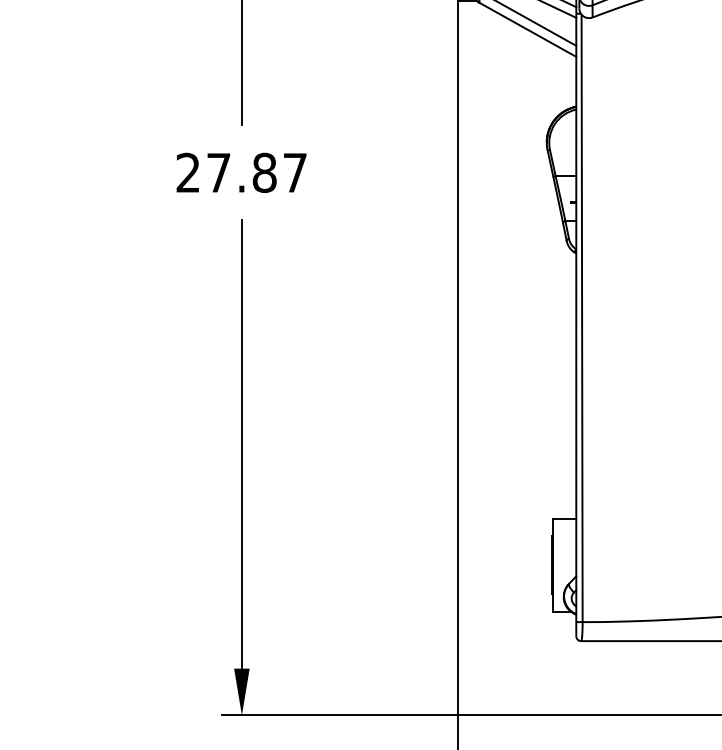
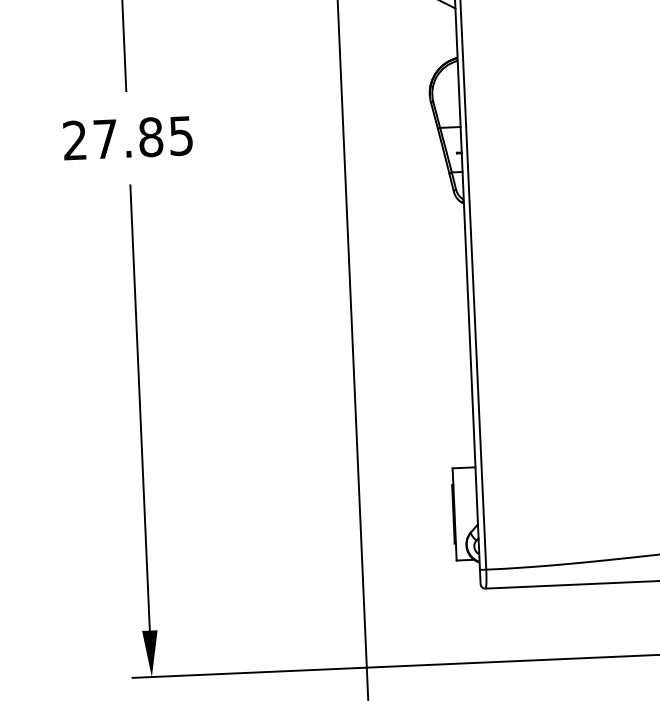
text: (294, 173) -> (180, 136), 27.87 -> 27.85

